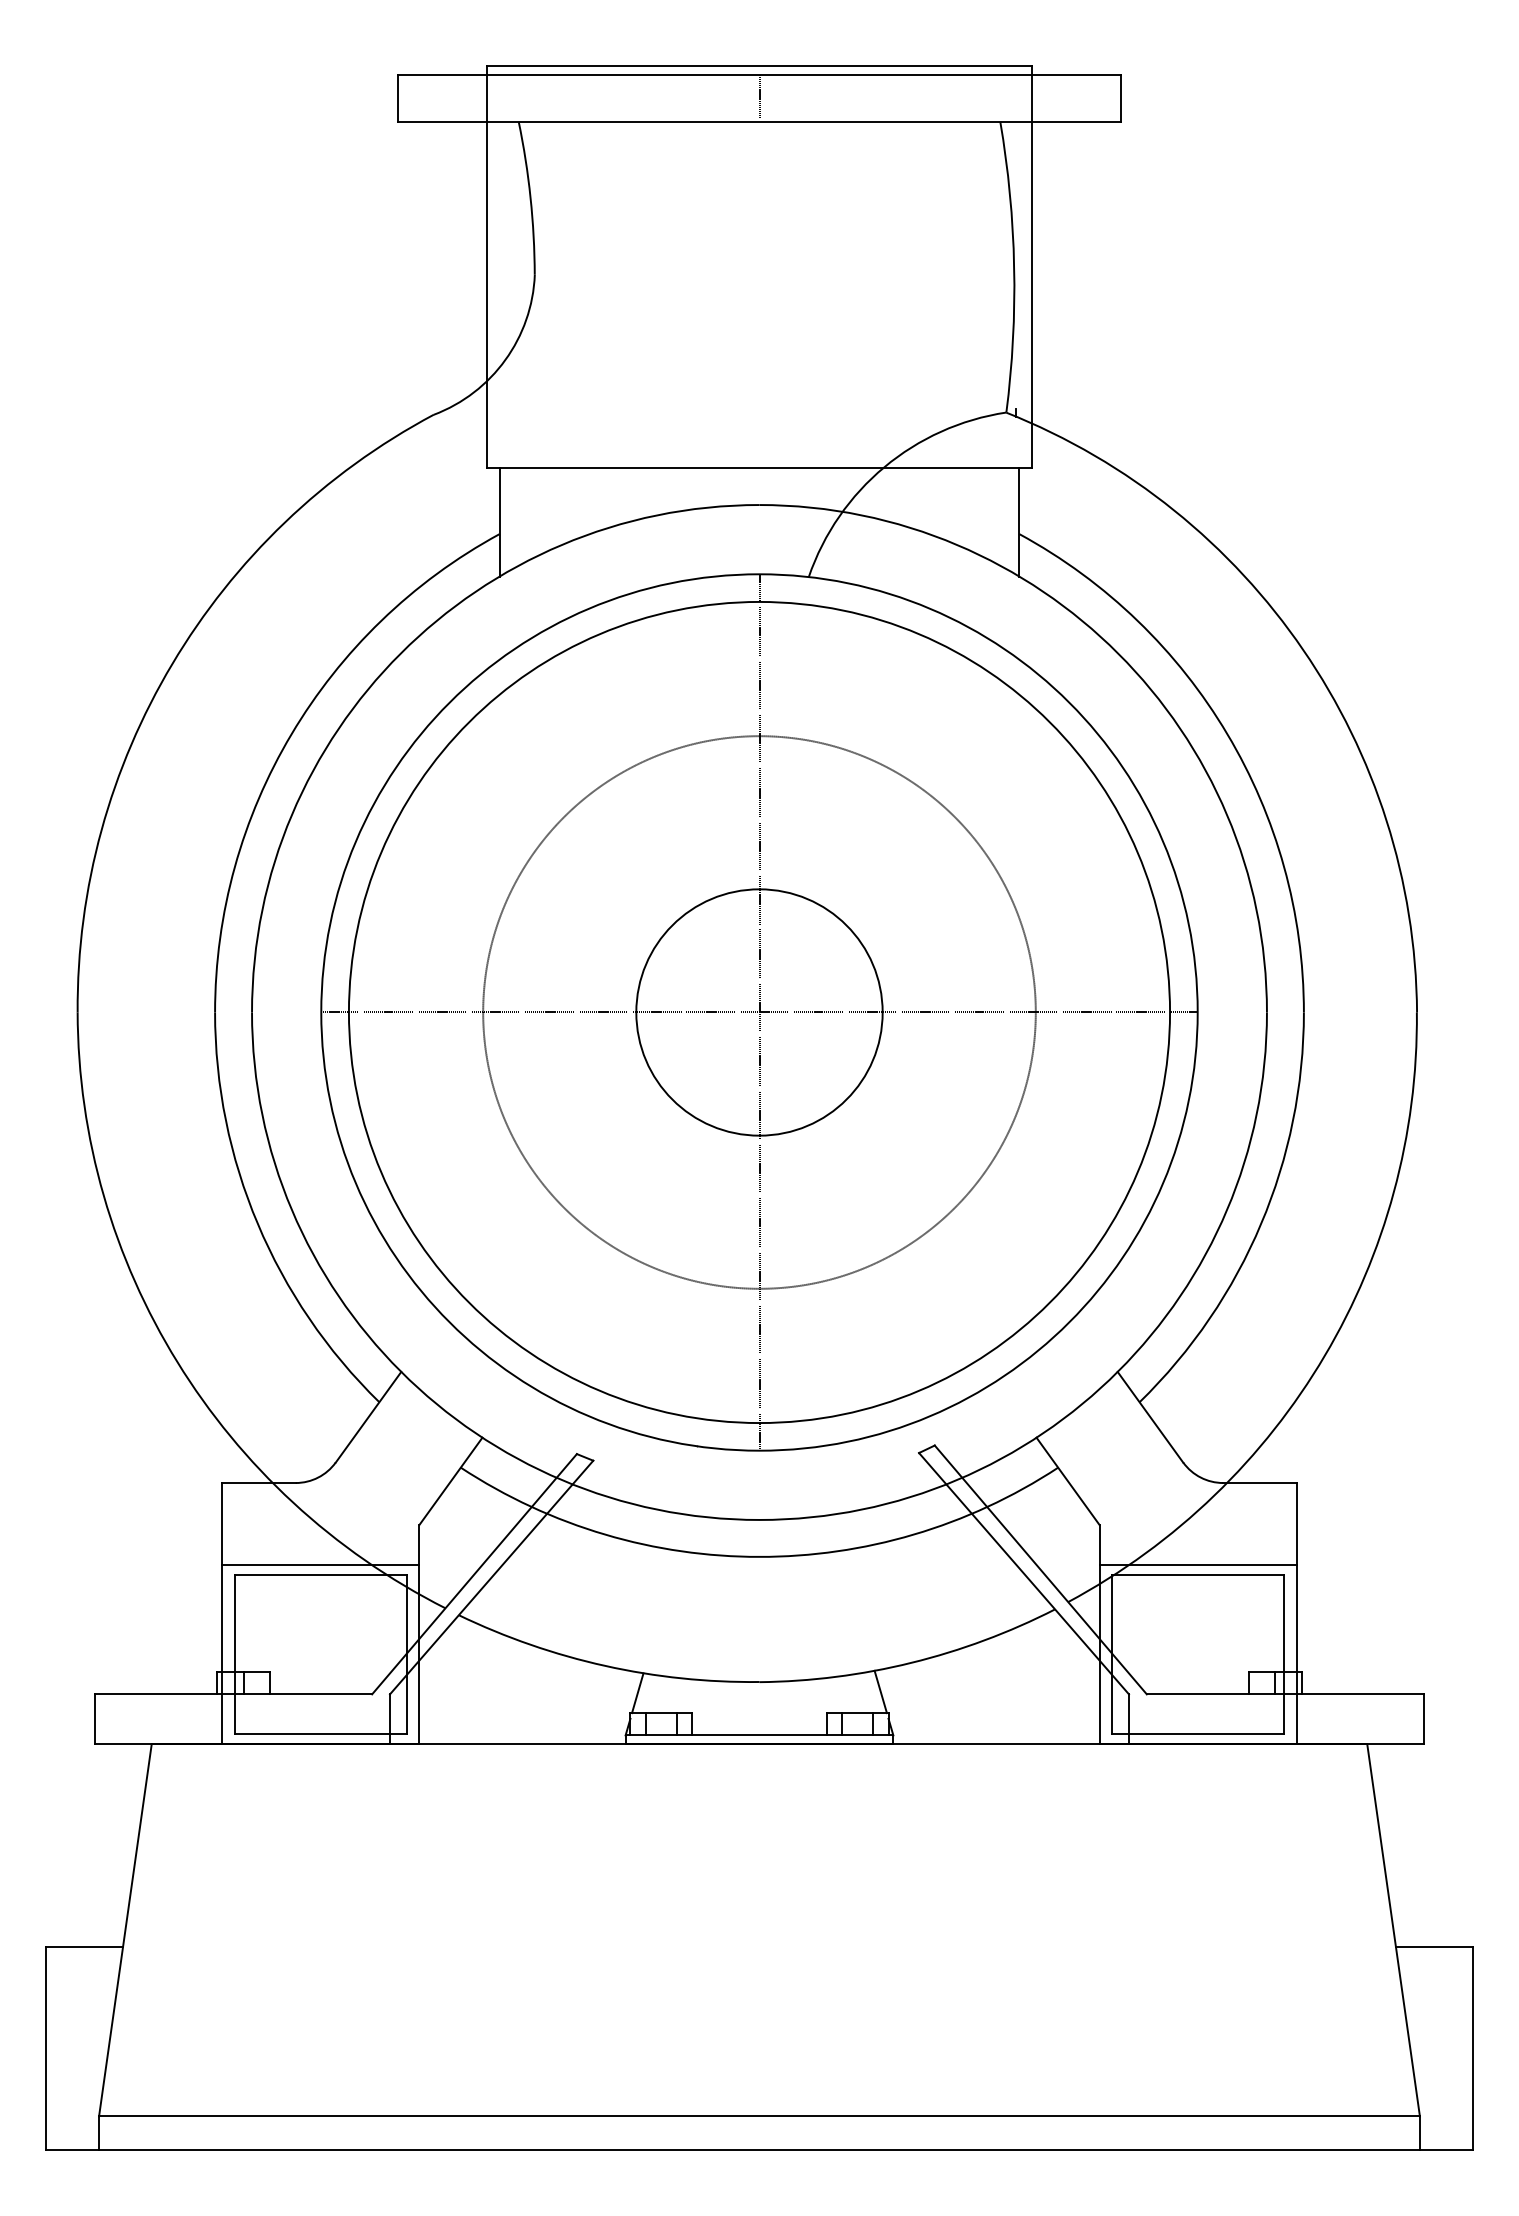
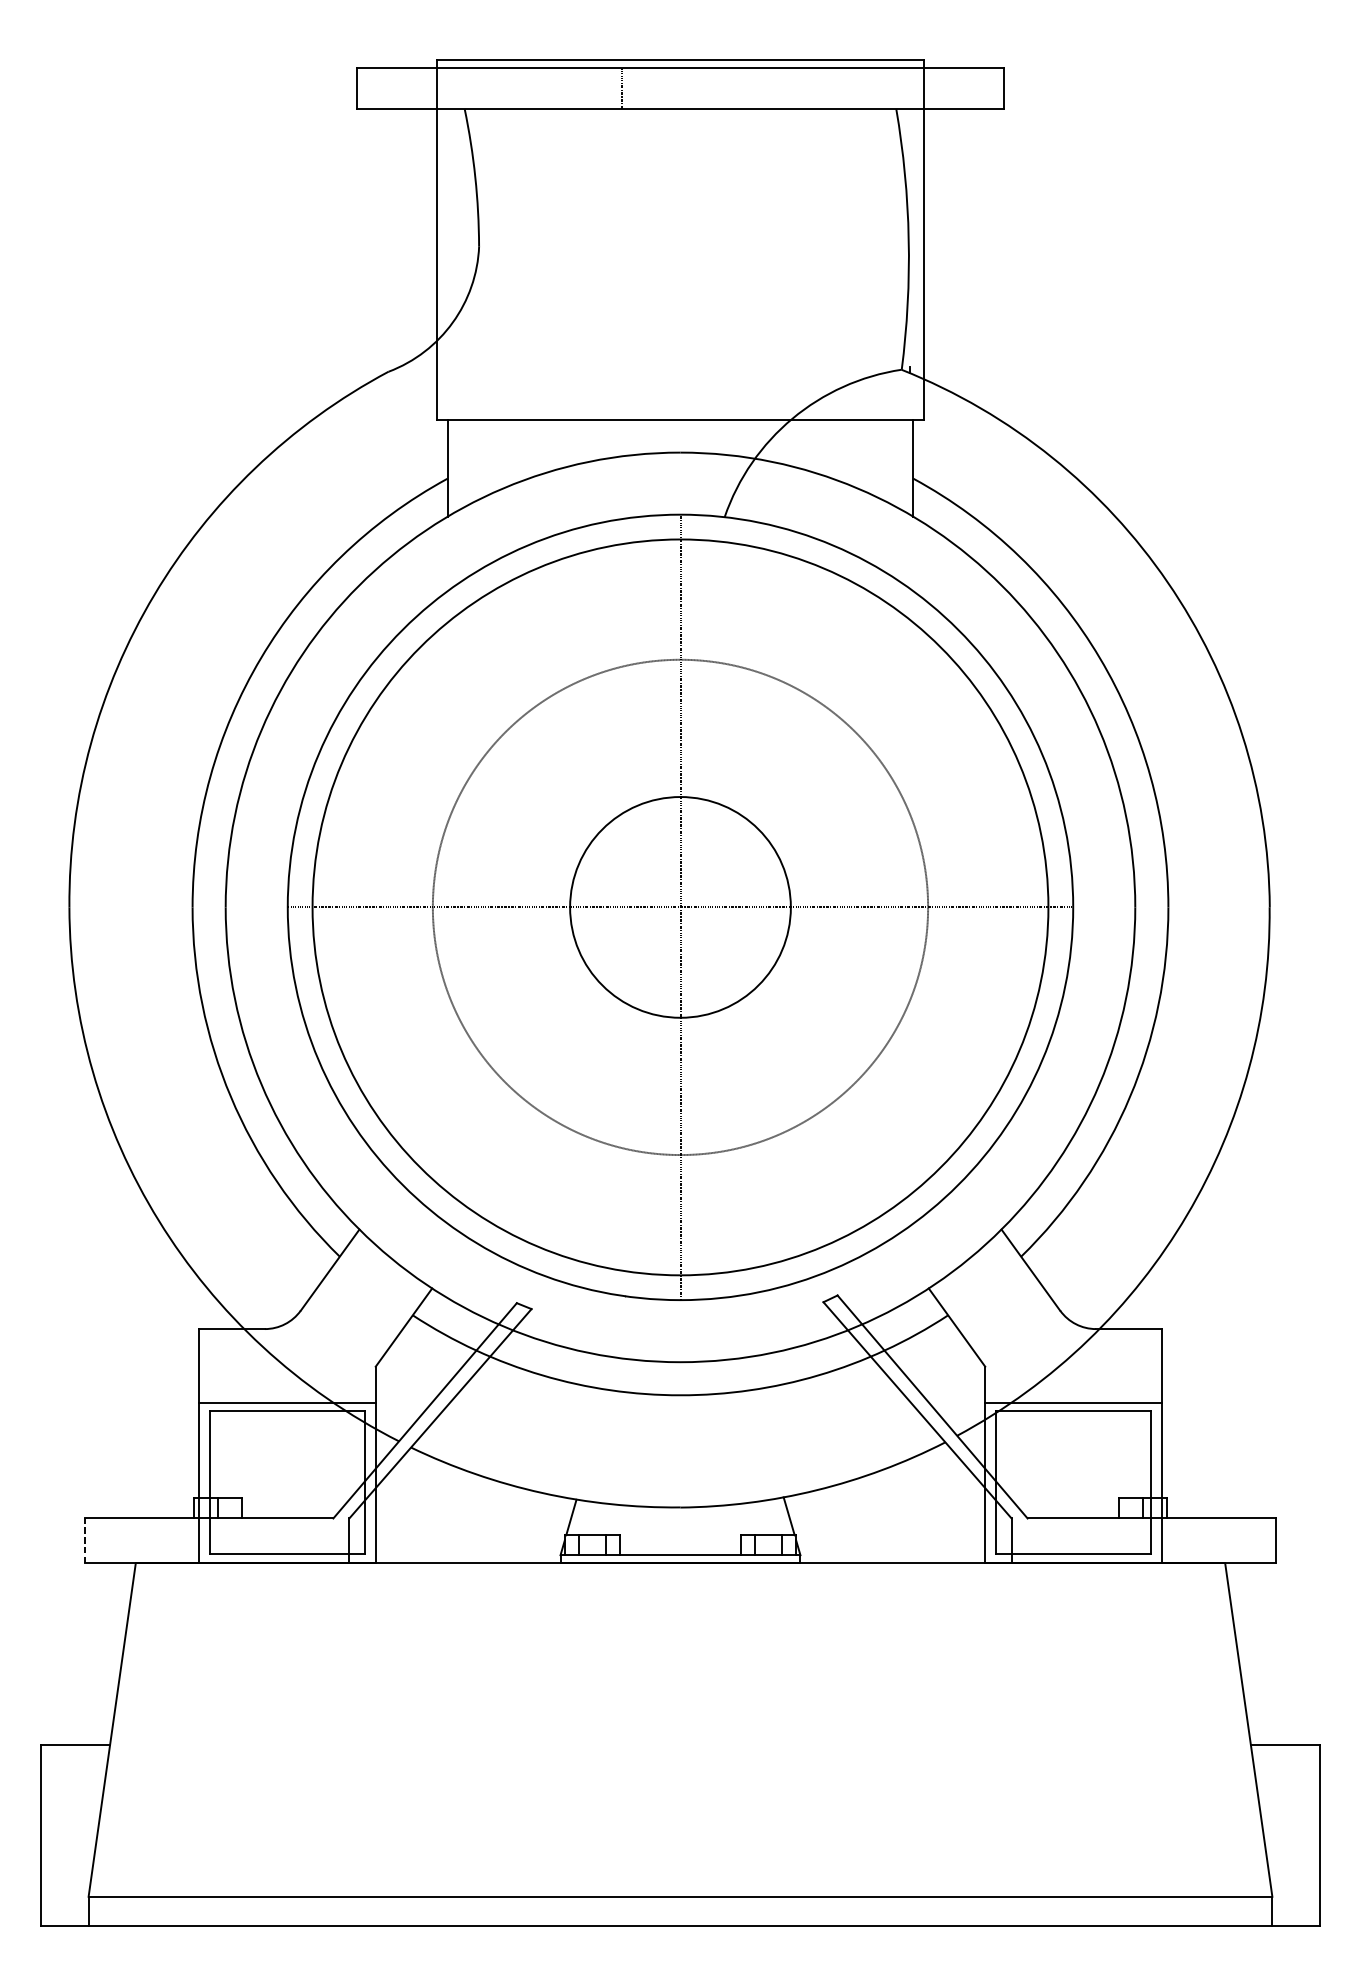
line: (759, 98) -> (622, 88), moved
line: (95, 1719) -> (85, 1541), solid -> dashed

